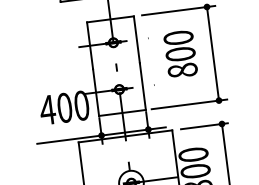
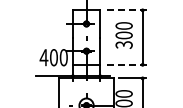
line: (177, 11) -> (125, 10), solid -> dashed
text: (181, 69) -> (123, 44), 800 -> 300
line: (189, 103) -> (125, 64), solid -> dashed

